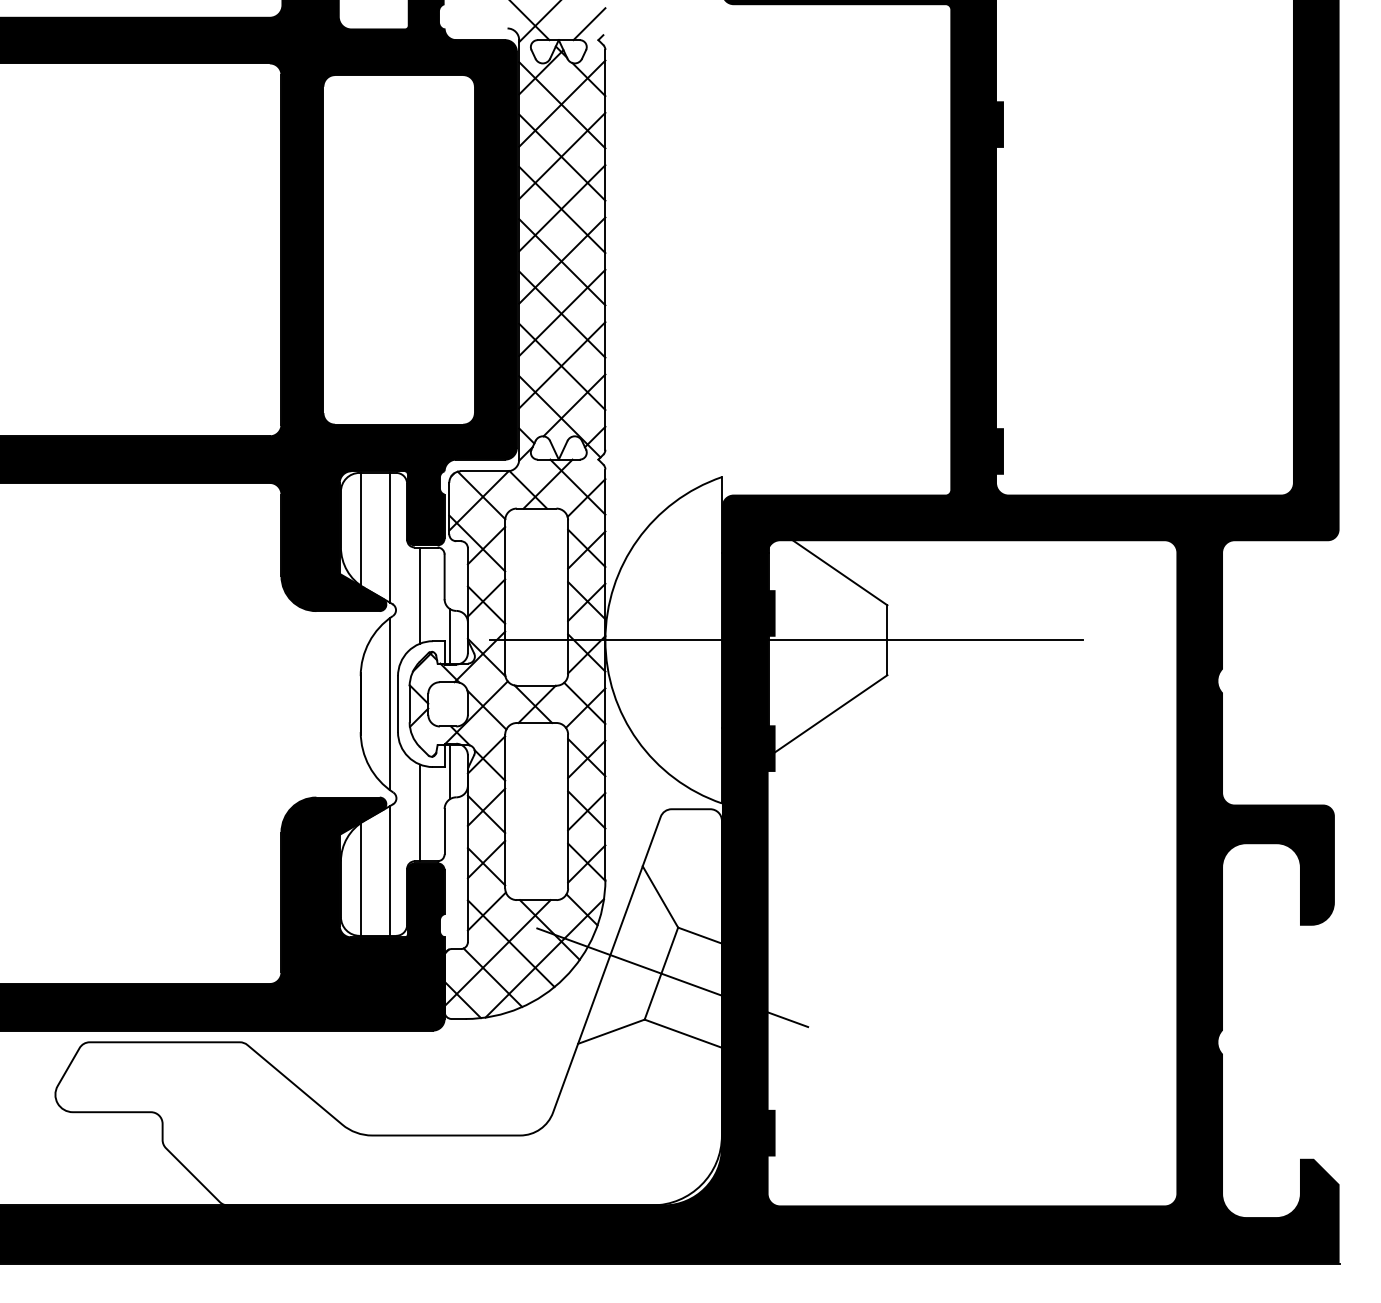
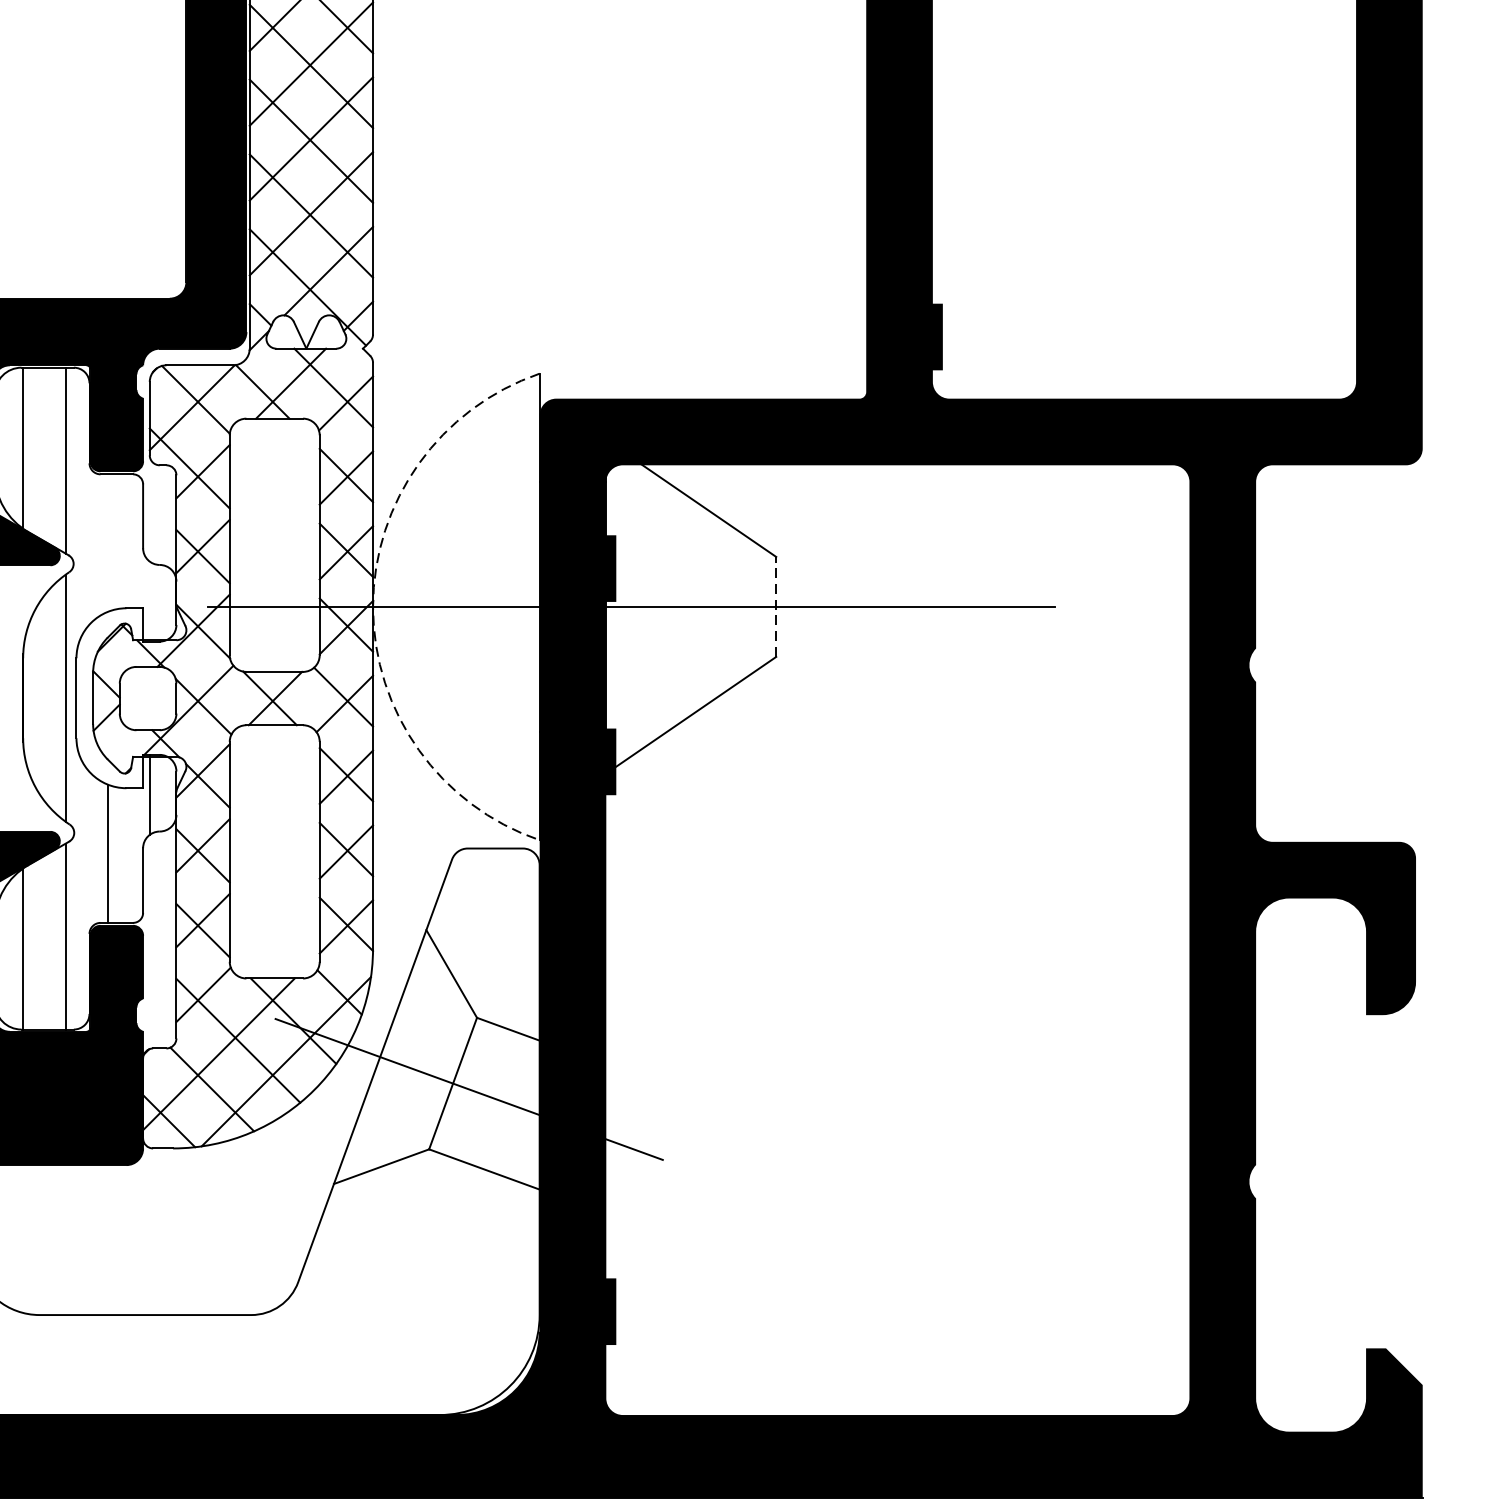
line: (419, 595) -> (107, 542), removed
line: (449, 636) -> (150, 601), removed
arc: (605, 640) -> (373, 607), solid -> dashed
line: (887, 640) -> (776, 607), solid -> dashed

